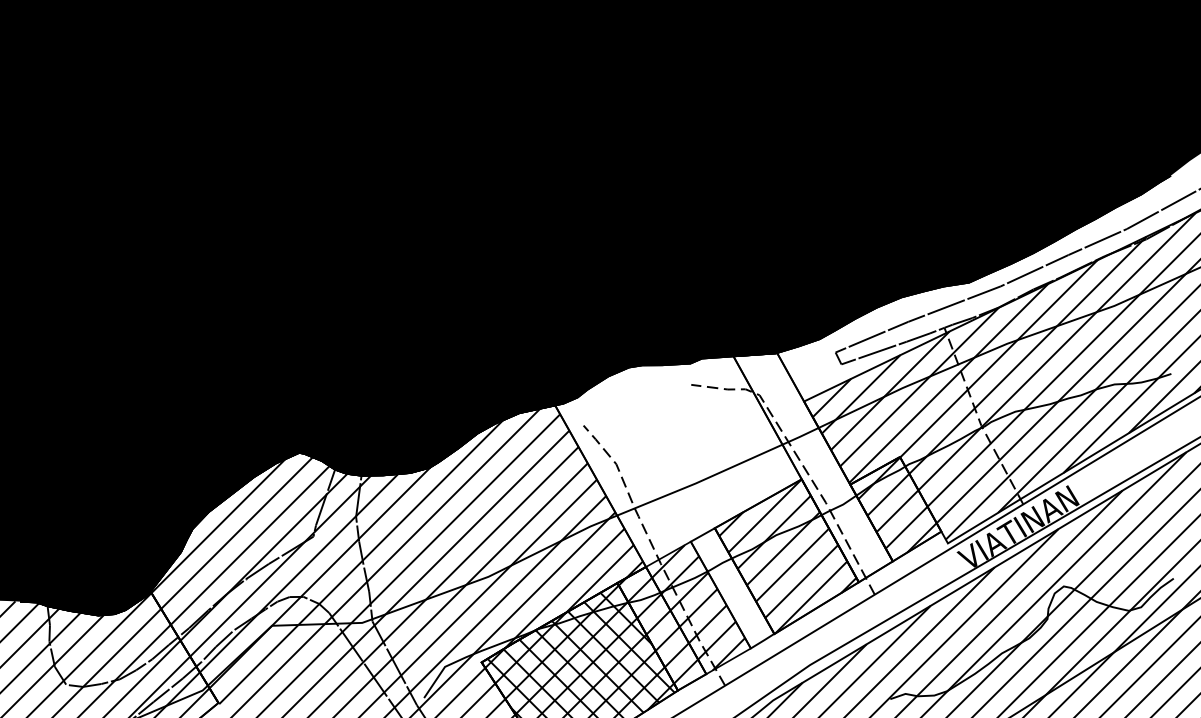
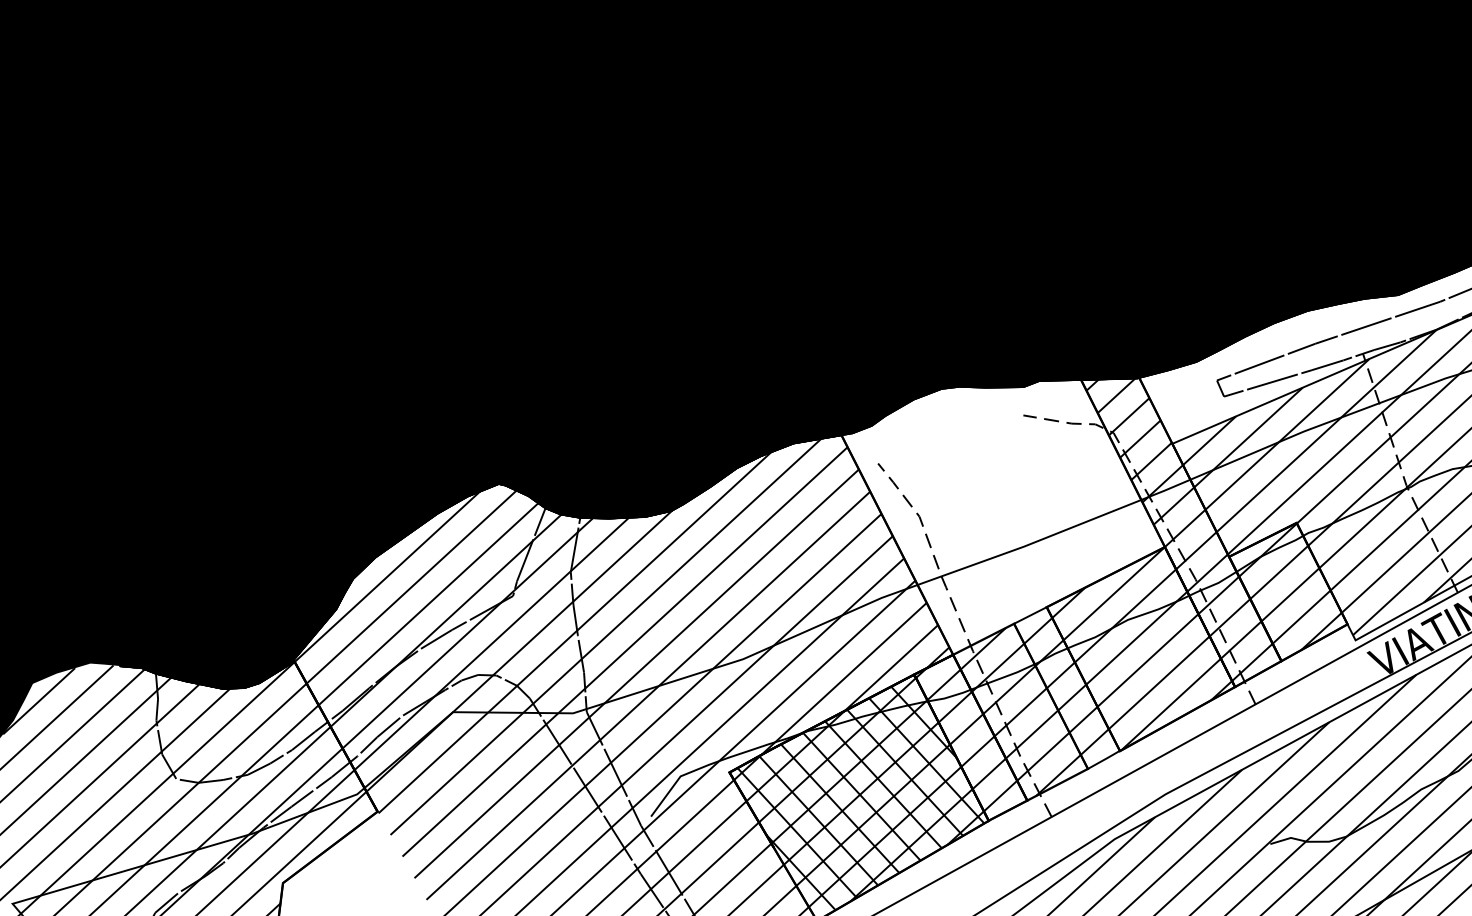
hatch: (811, 465) -> (1178, 529), added
hatch: (732, 587) -> (1066, 686), added

